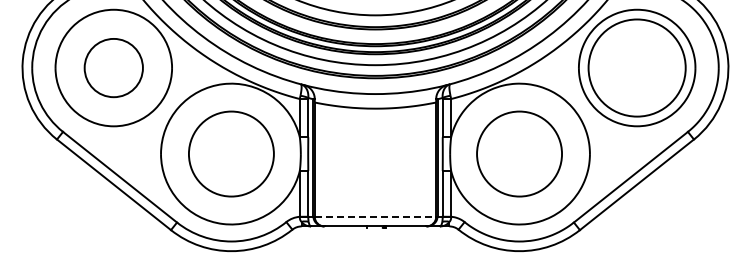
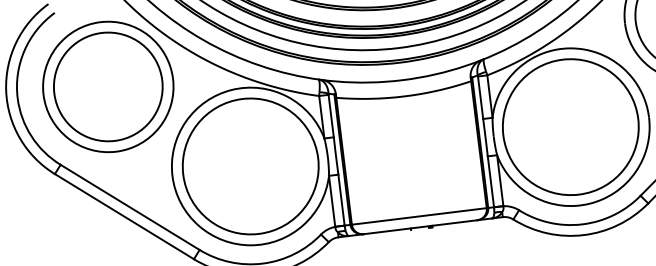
circle: (113, 67) -> (107, 86), size x1.67
circle: (231, 153) -> (250, 165), size x1.43
circle: (519, 153) -> (570, 126), size x1.43
line: (375, 216) -> (419, 216), dashed -> solid

